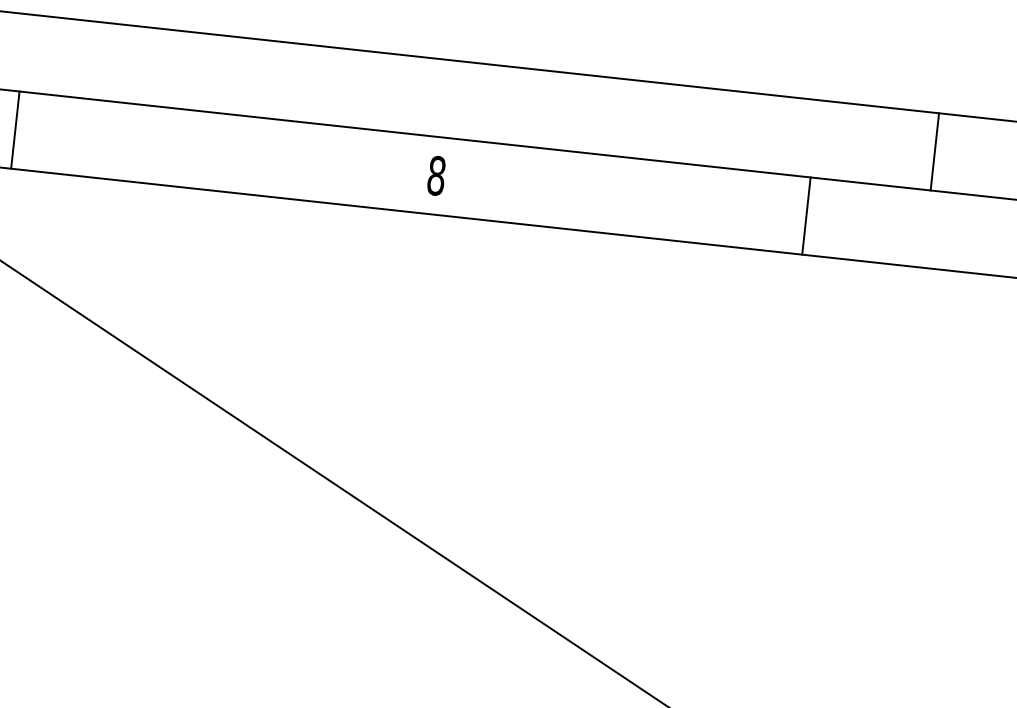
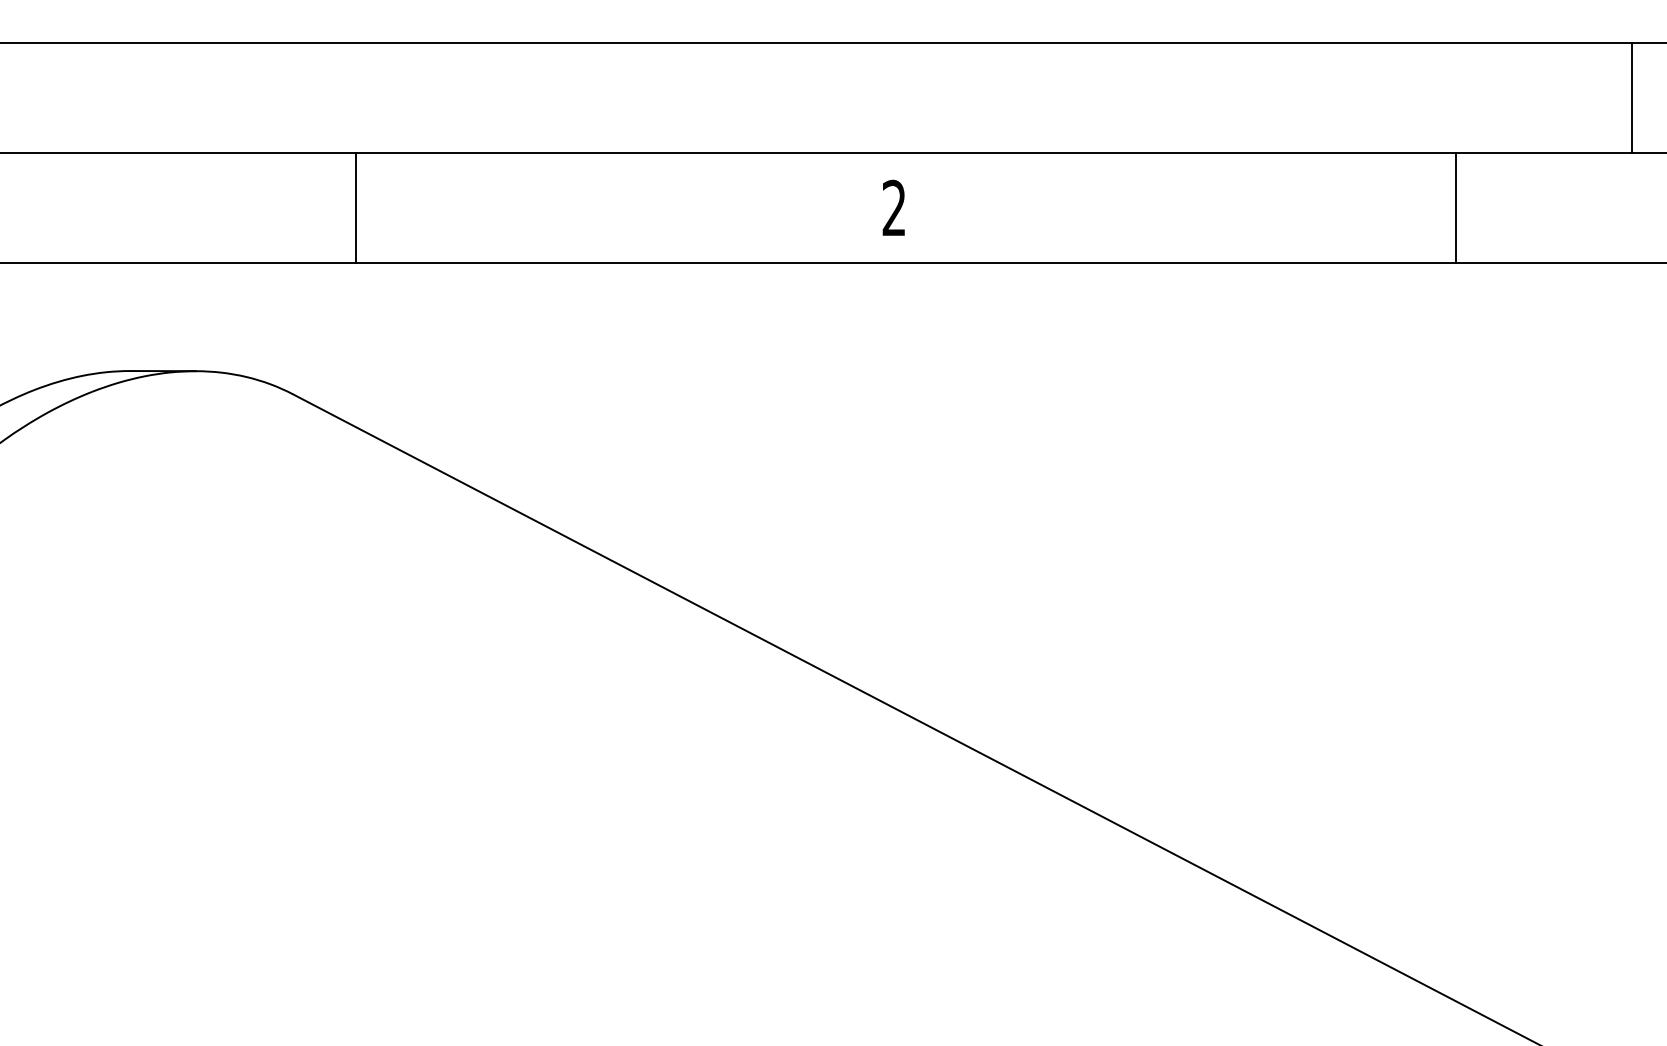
line: (15, 130) -> (356, 208), moved
line: (934, 152) -> (1632, 98), moved
text: (436, 175) -> (894, 207), 8 -> 2
line: (806, 216) -> (1456, 208), moved

